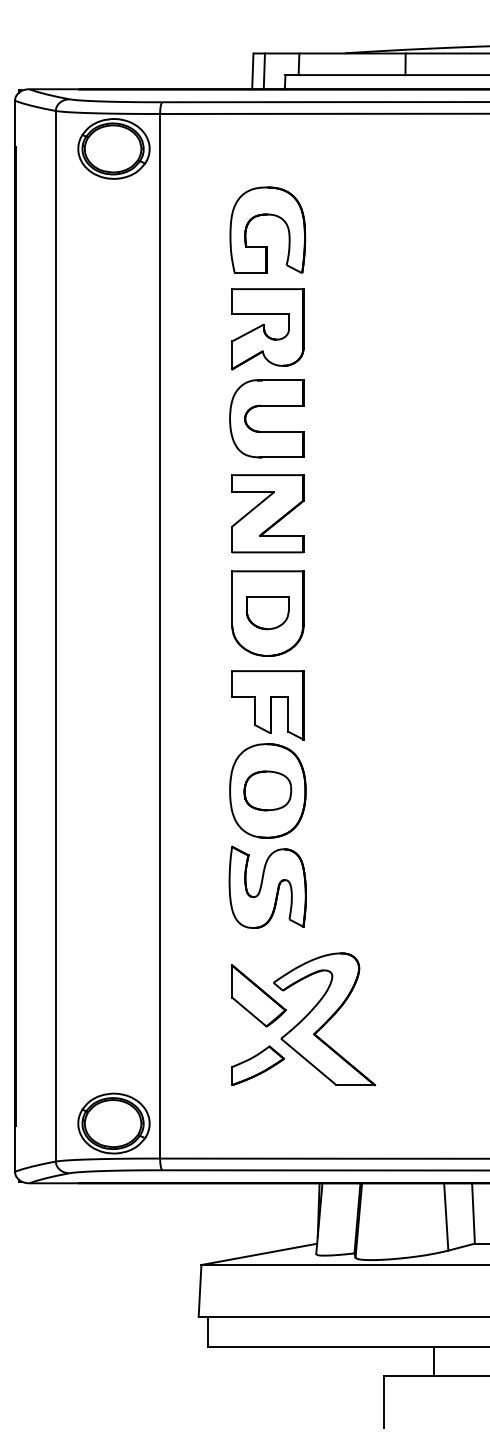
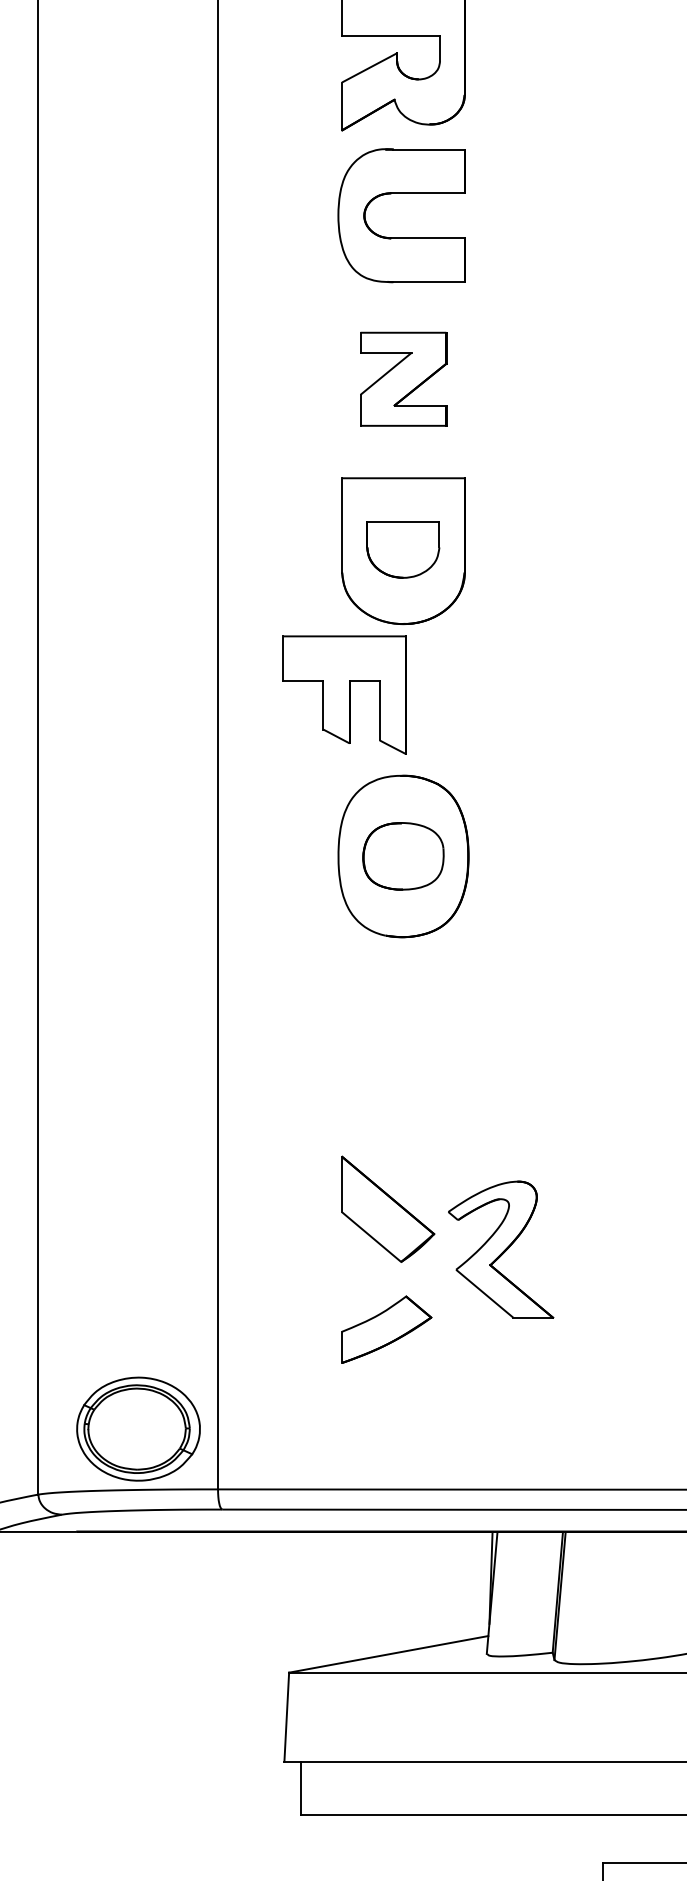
part: (267, 513) -> (402, 378), size x0.7
part: (267, 705) -> (344, 695), moved
part: (267, 886) -> (402, 1020), removed
part: (324, 1019) -> (501, 1249), size x0.6

